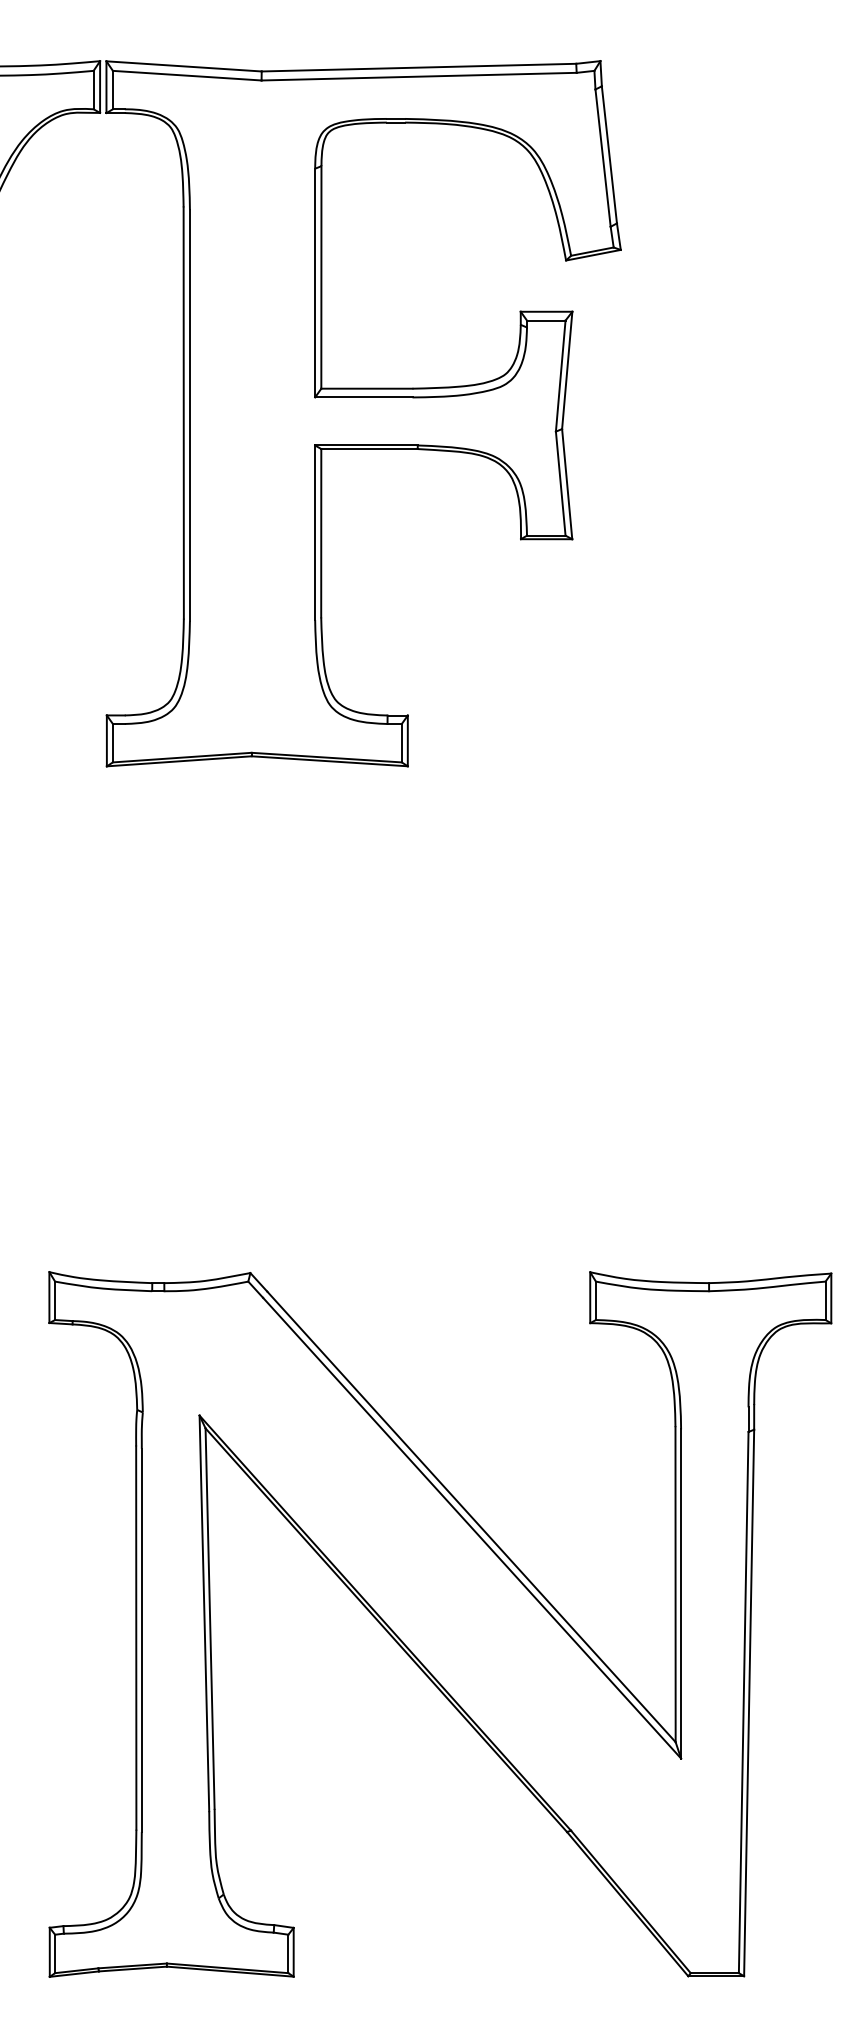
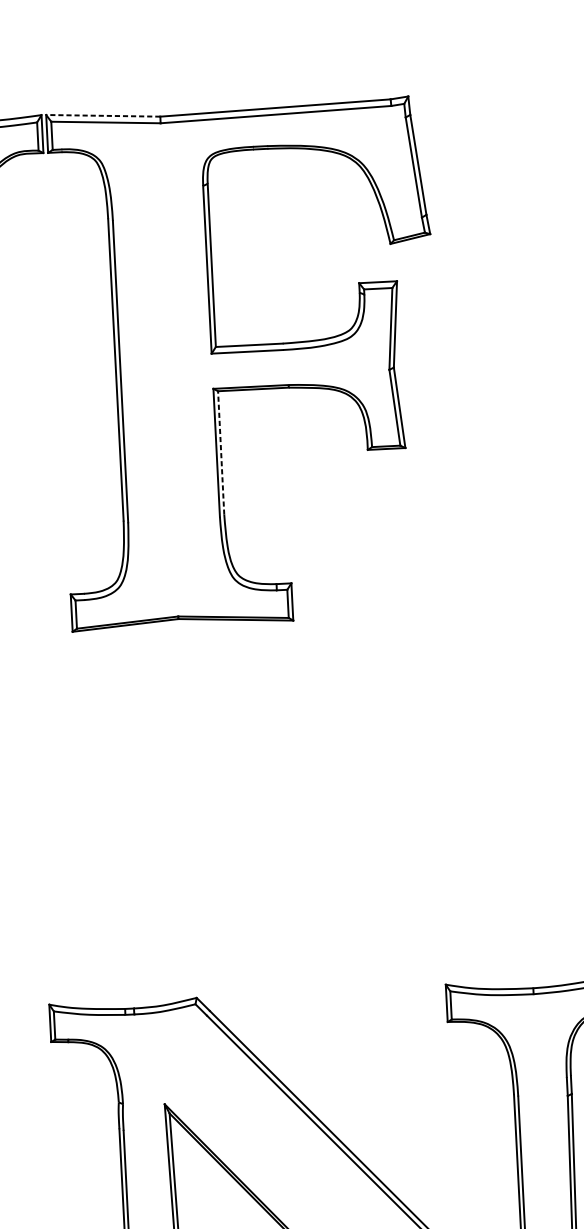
line: (184, 66) -> (103, 115), solid -> dashed
line: (321, 532) -> (221, 452), solid -> dashed

